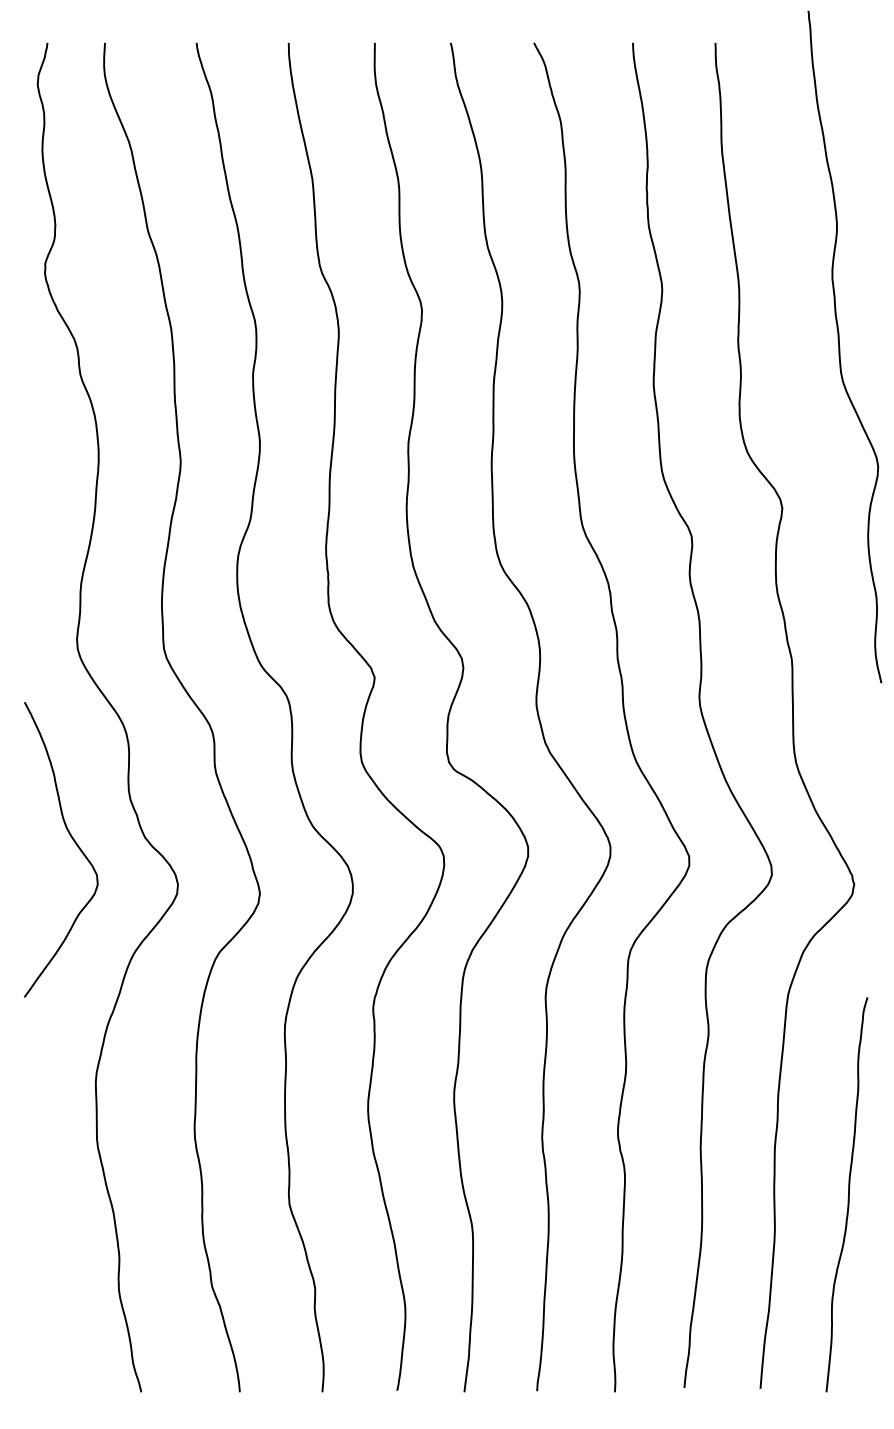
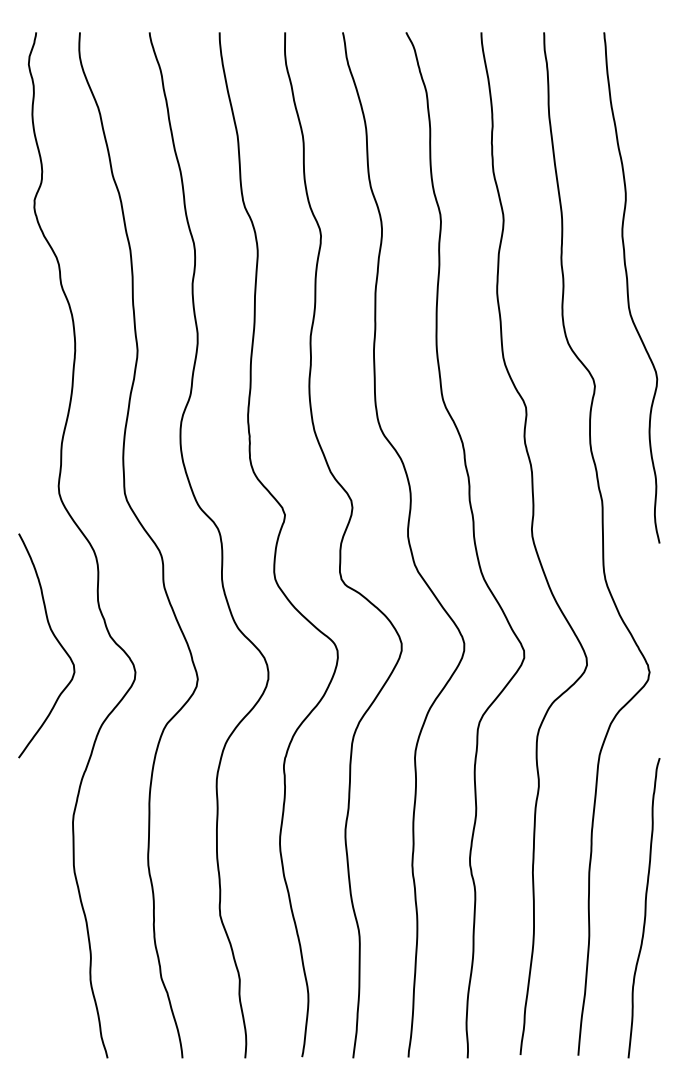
curve: (840, 346) -> (628, 287), moved

